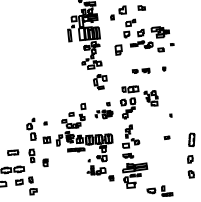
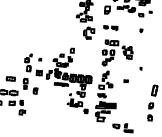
part: (140, 70) -> (110, 27), moved
part: (103, 110) -> (87, 56), removed
part: (166, 137) -> (125, 80), moved

